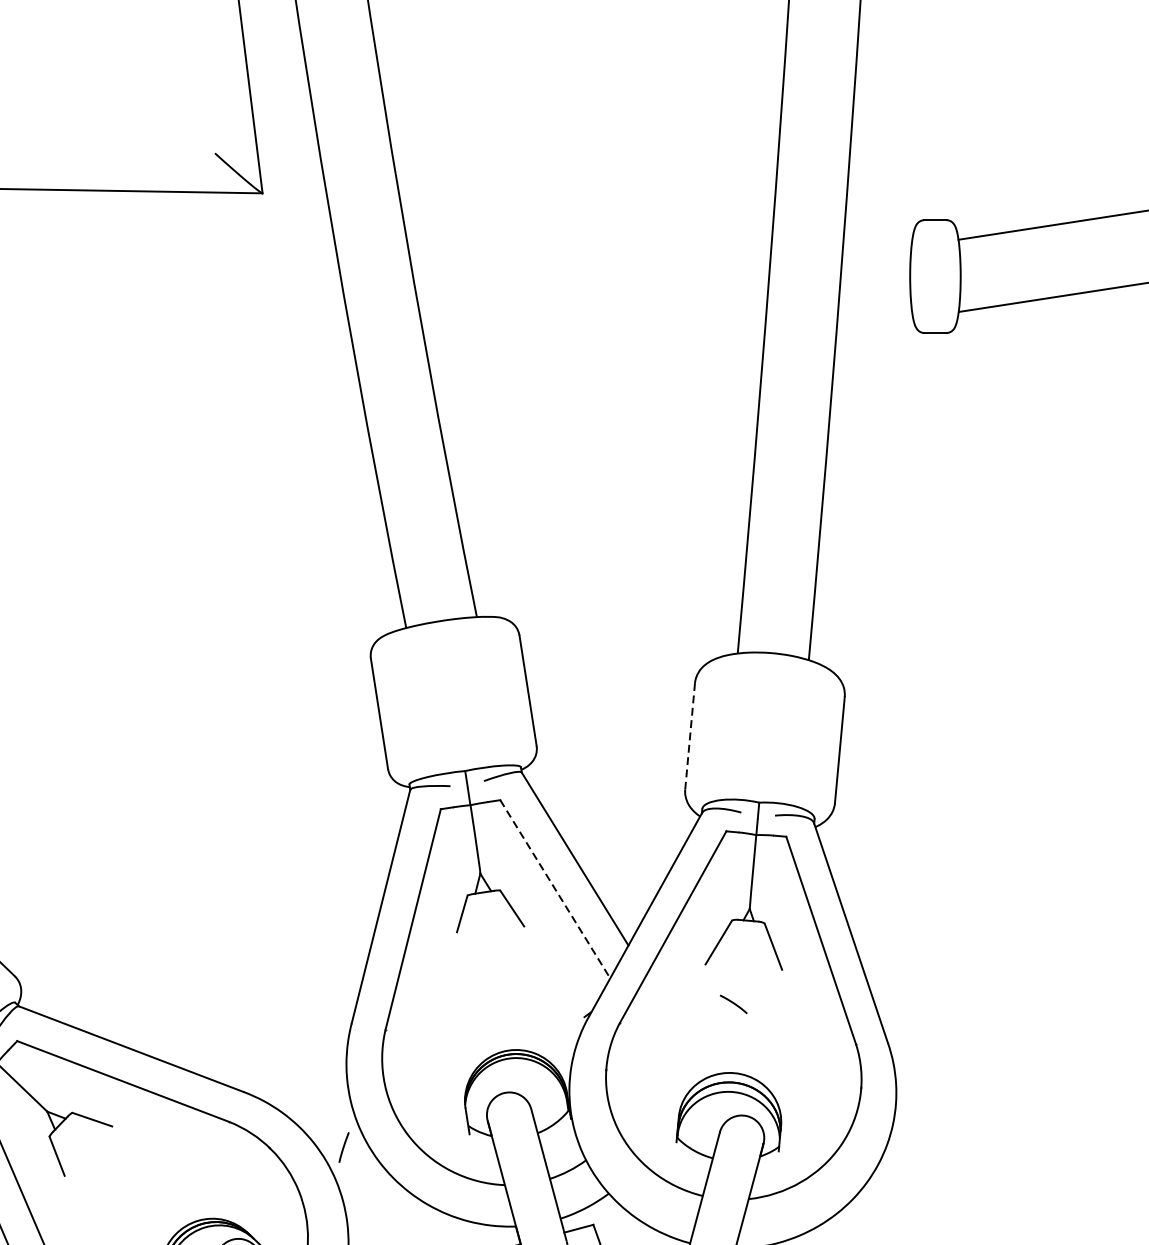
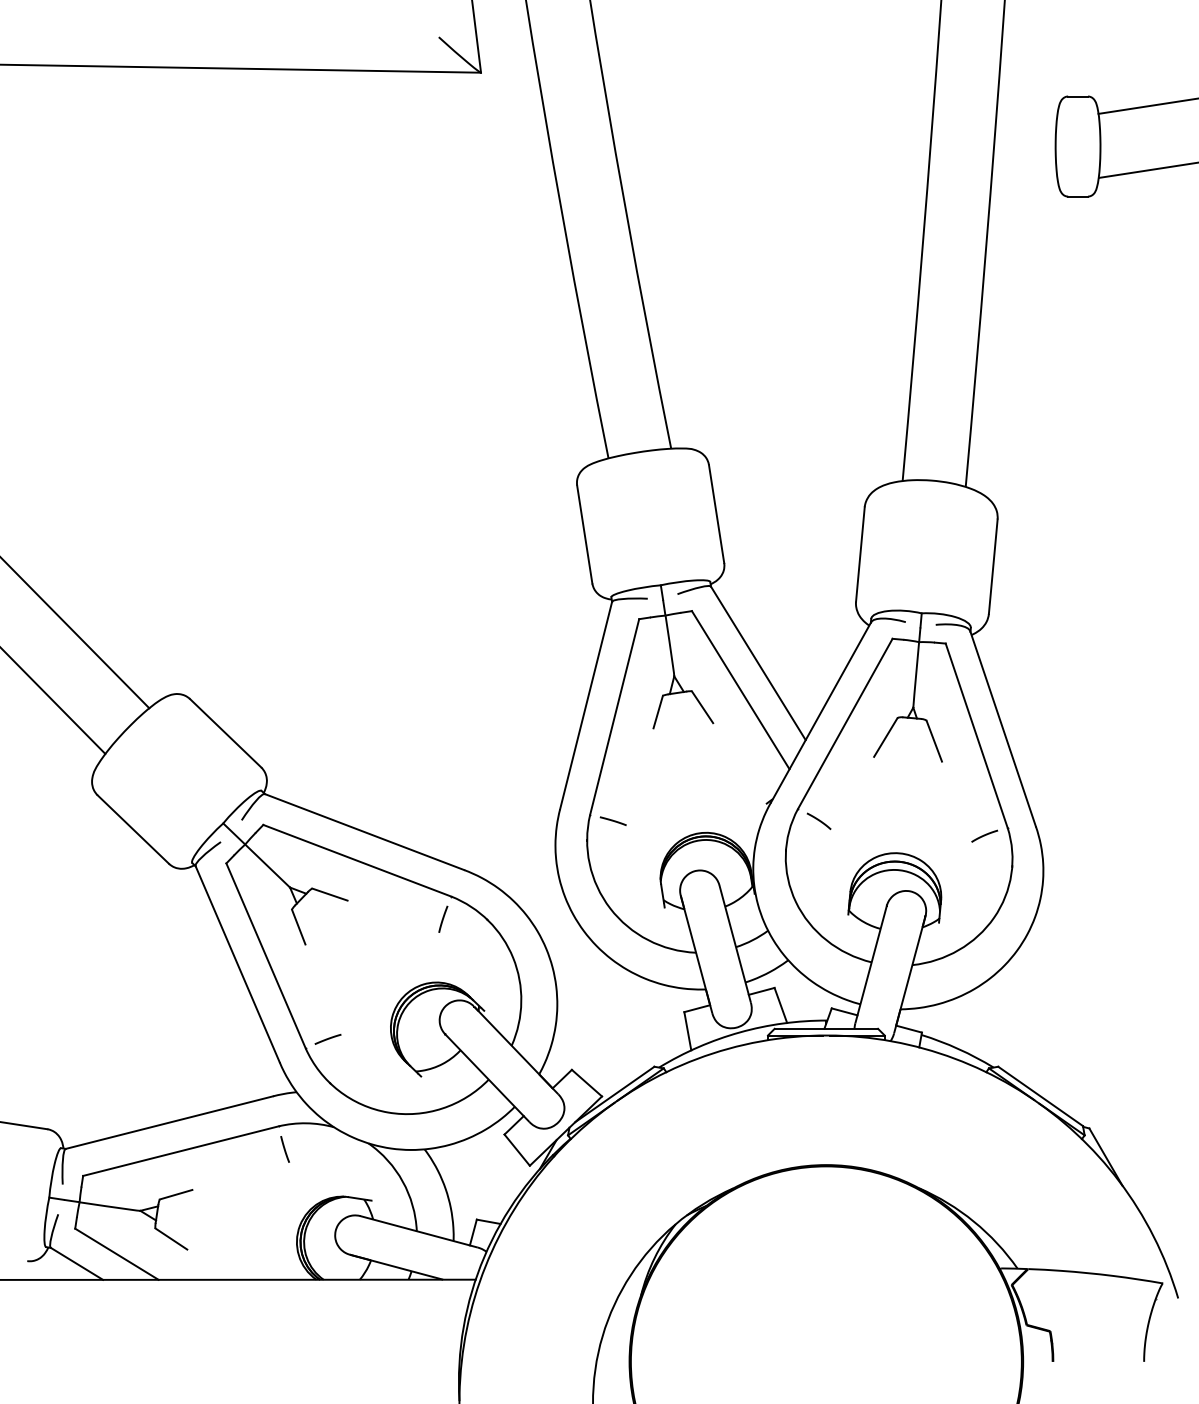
line: (690, 736) -> (860, 554), dashed -> solid
line: (555, 889) -> (740, 690), dashed -> solid
line: (733, 1003) -> (818, 820), moved
line: (410, 1036) -> (612, 820), added
curve: (829, 1053) -> (984, 835), added
line: (344, 1146) -> (443, 918), moved

